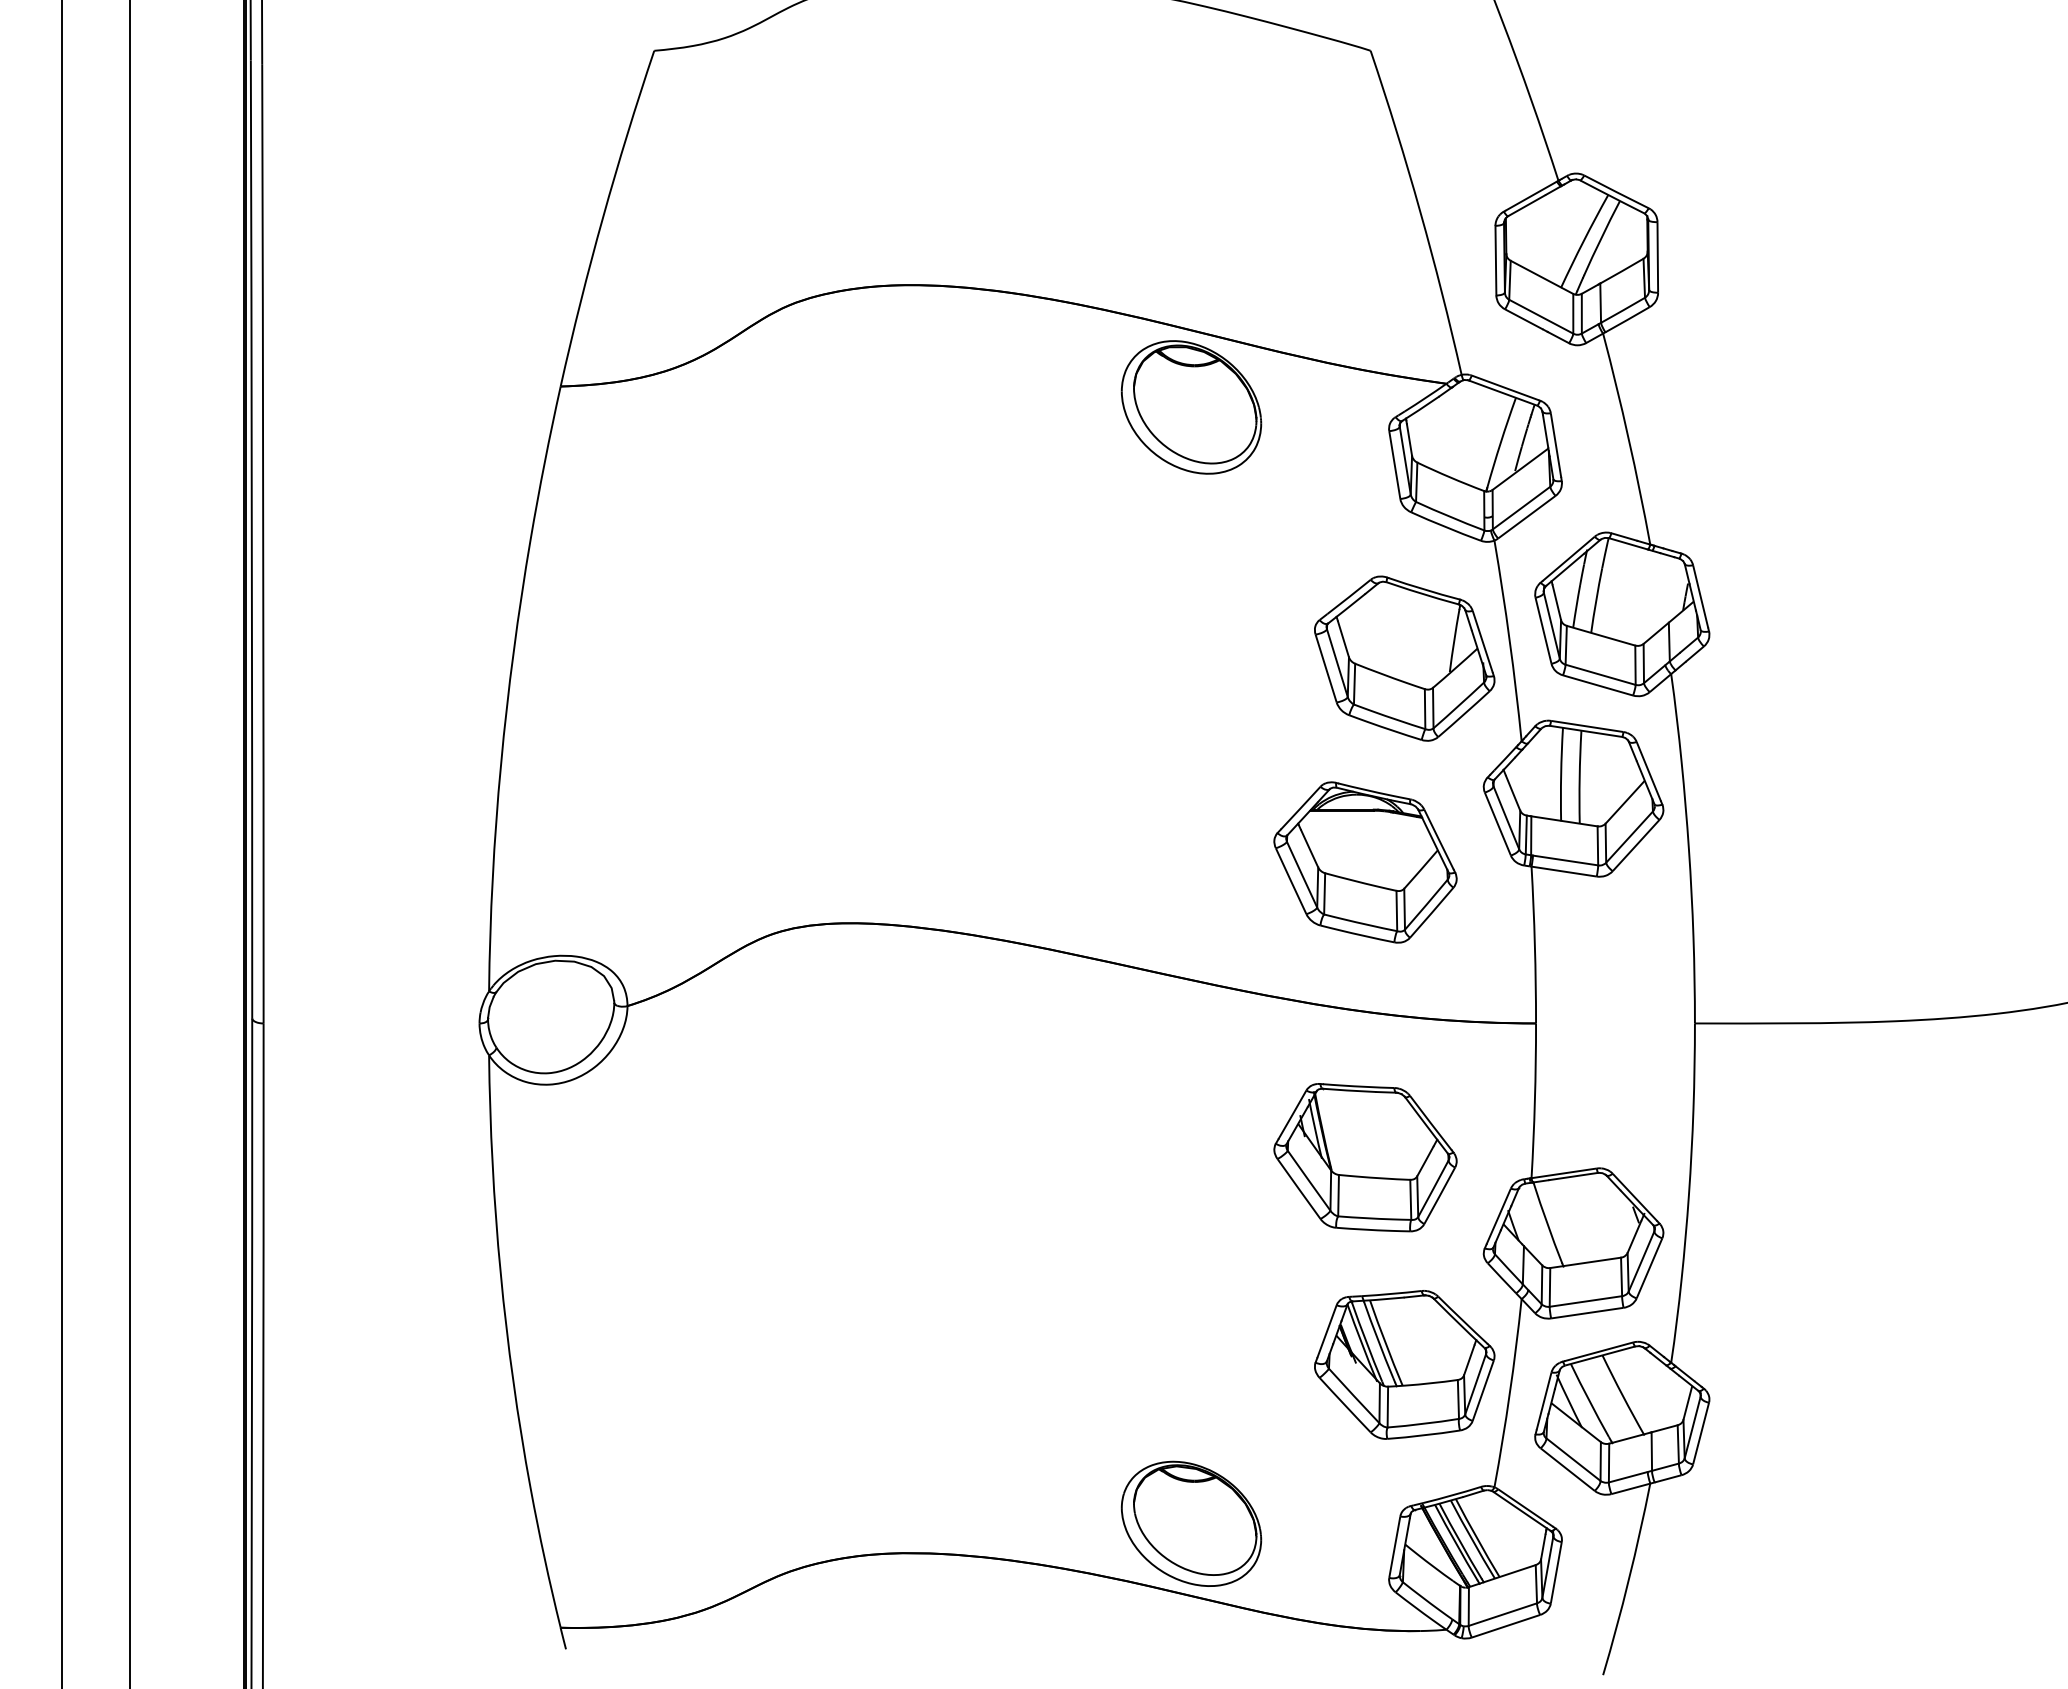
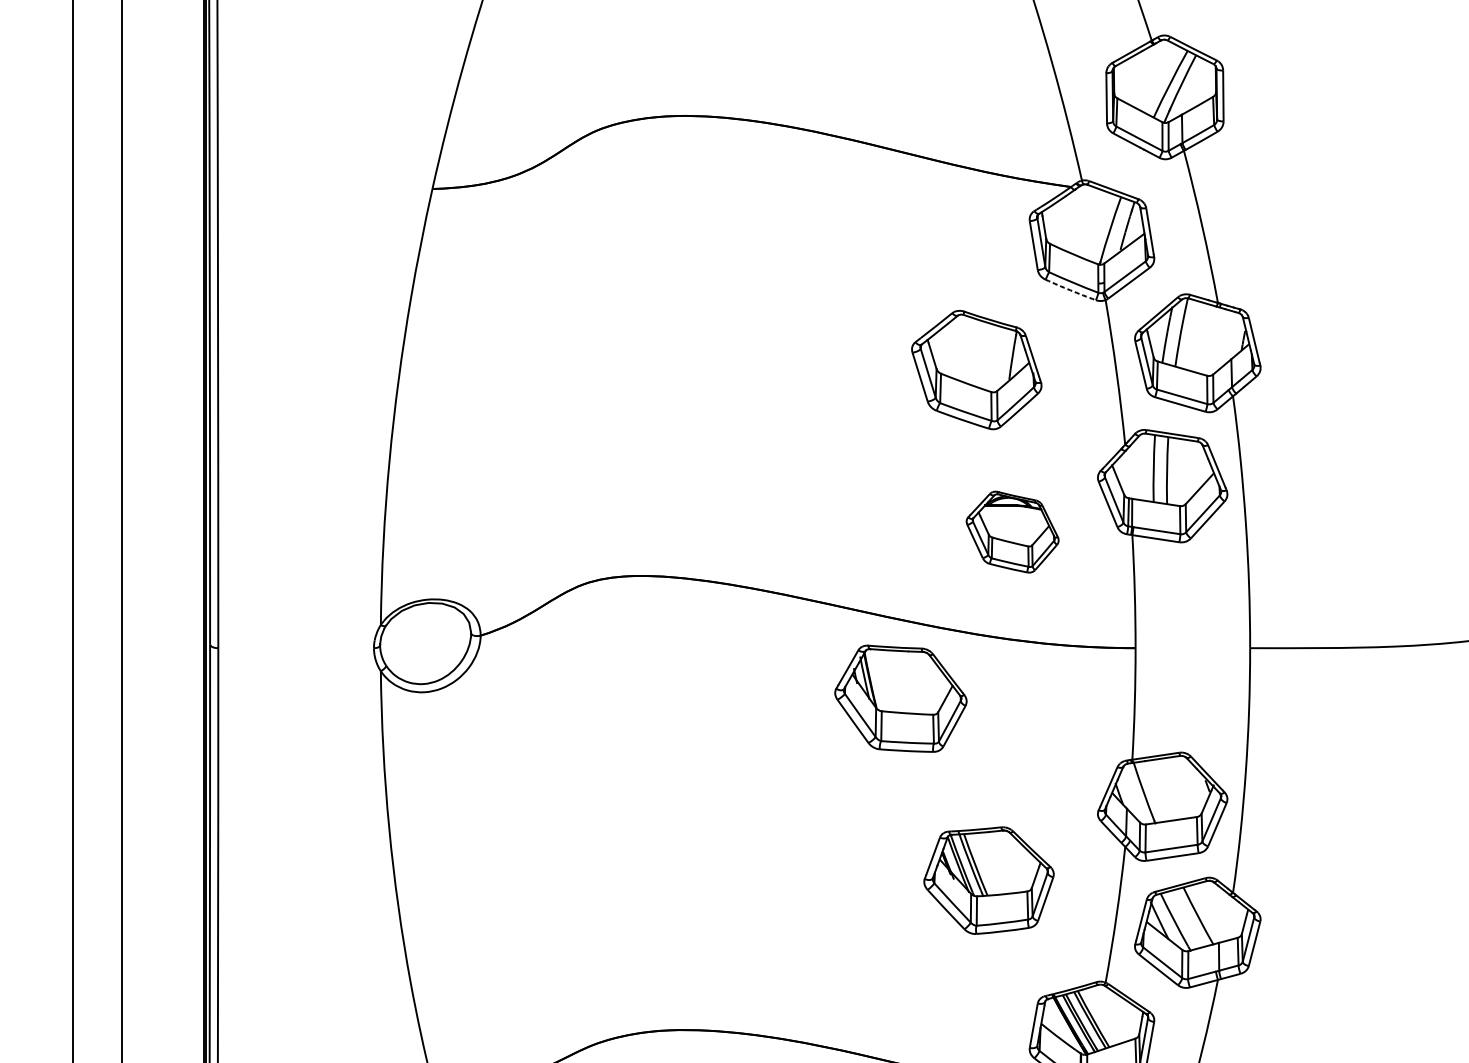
part: (1191, 407) -> (887, 204), removed
arc: (1445, 527) -> (1070, 290), solid -> dashed
part: (1404, 658) -> (976, 369), moved
part: (1365, 862) -> (1012, 532), size x0.7
part: (1365, 1157) -> (900, 698), moved
part: (1404, 1364) -> (988, 880), moved
part: (1191, 1523) -> (887, 1008), removed

